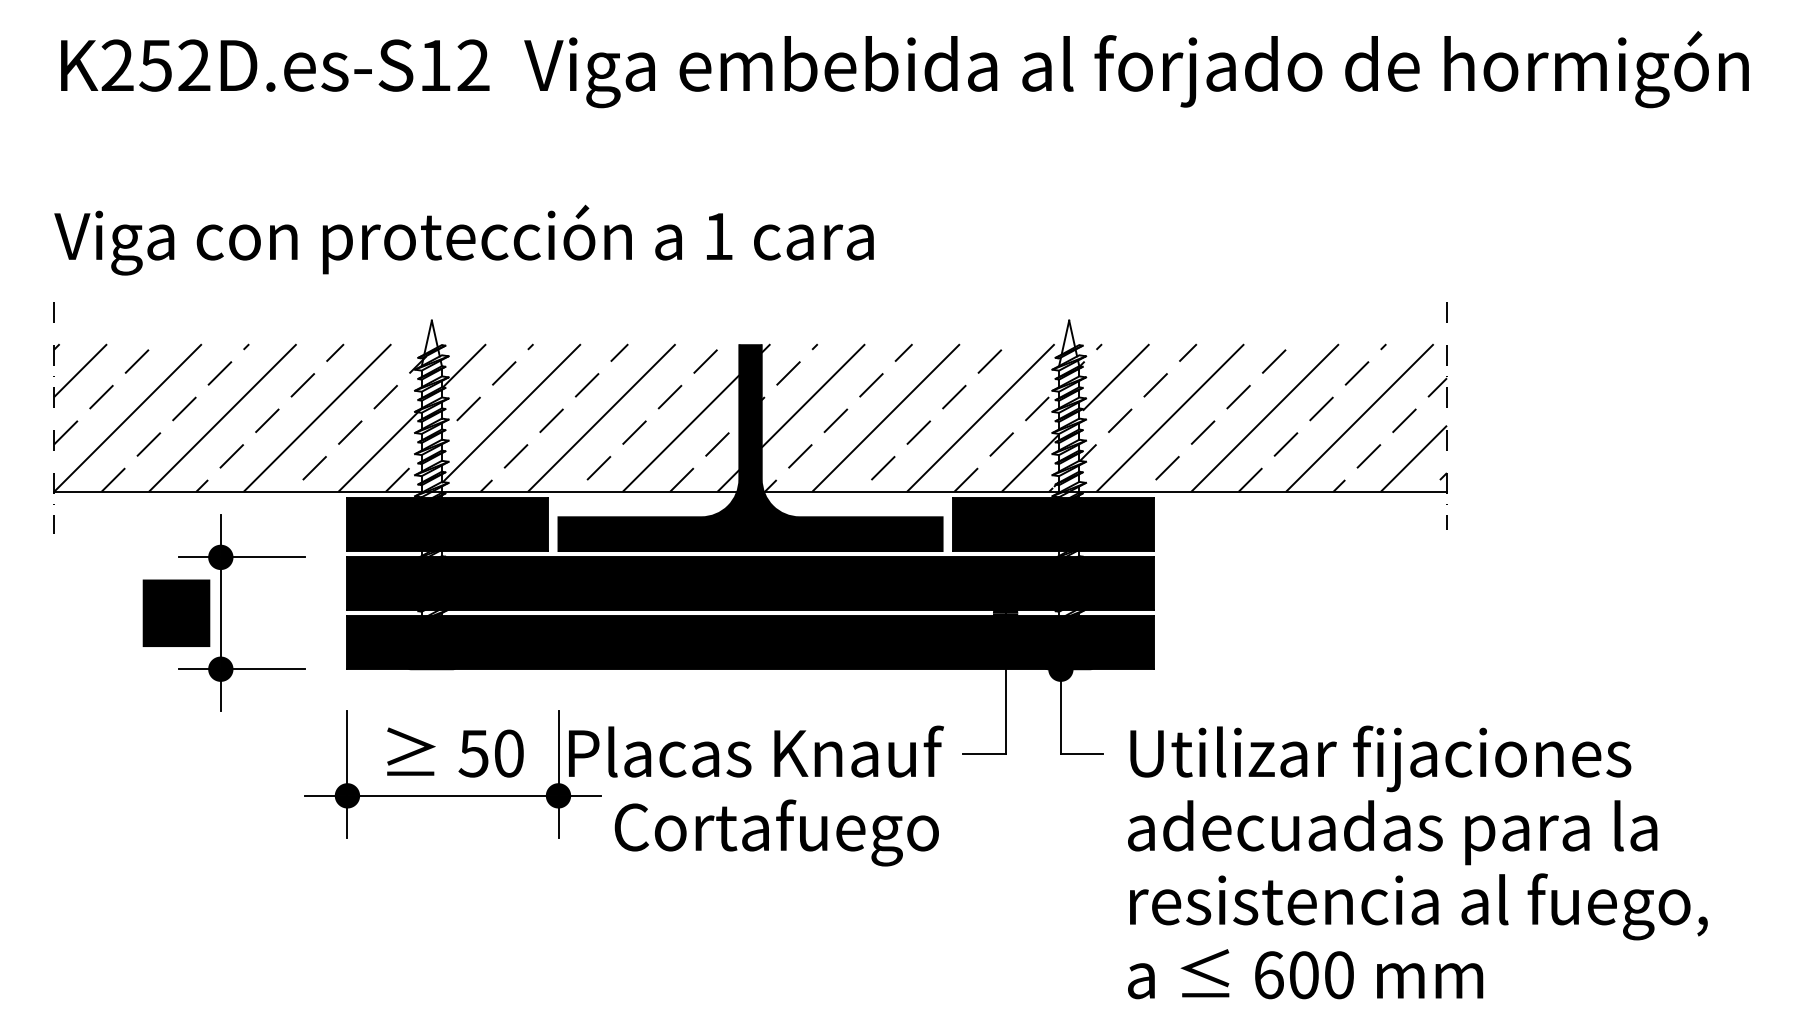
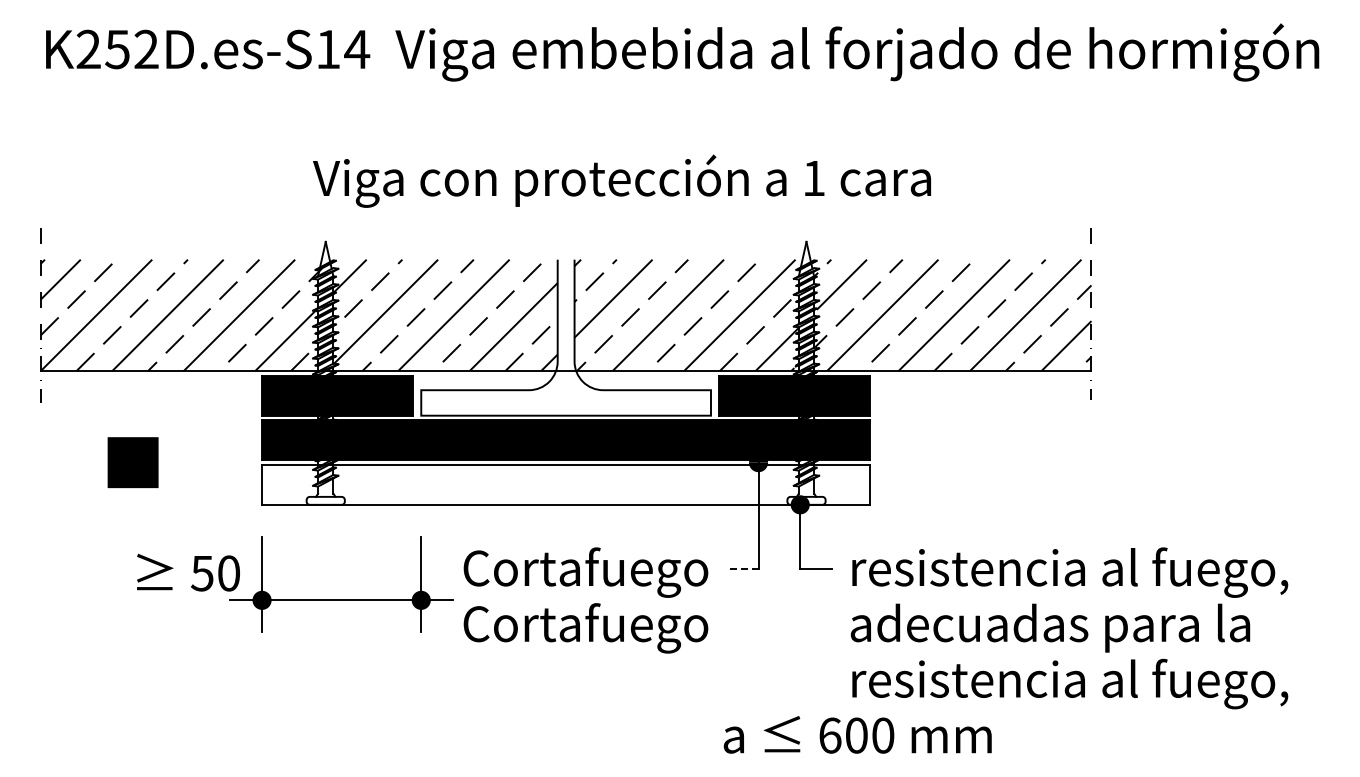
text: (473, 64) -> (357, 48), K252D.es-S12 -> K252D.es-S14
text: (463, 239) -> (621, 180), moved
fill: (749, 447) -> (565, 337), removed
part: (222, 613) -> (167, 462), removed
fill: (751, 642) -> (566, 484), removed
text: (455, 752) -> (188, 572), moved
line: (984, 753) -> (742, 568), solid -> dashed
text: (756, 758) -> (570, 572), Placas Knauf -> Cortafuego
text: (1419, 758) -> (1070, 572), Utilizar fijaciones -> resistencia al fuego,
text: (1305, 973) -> (857, 734), moved

